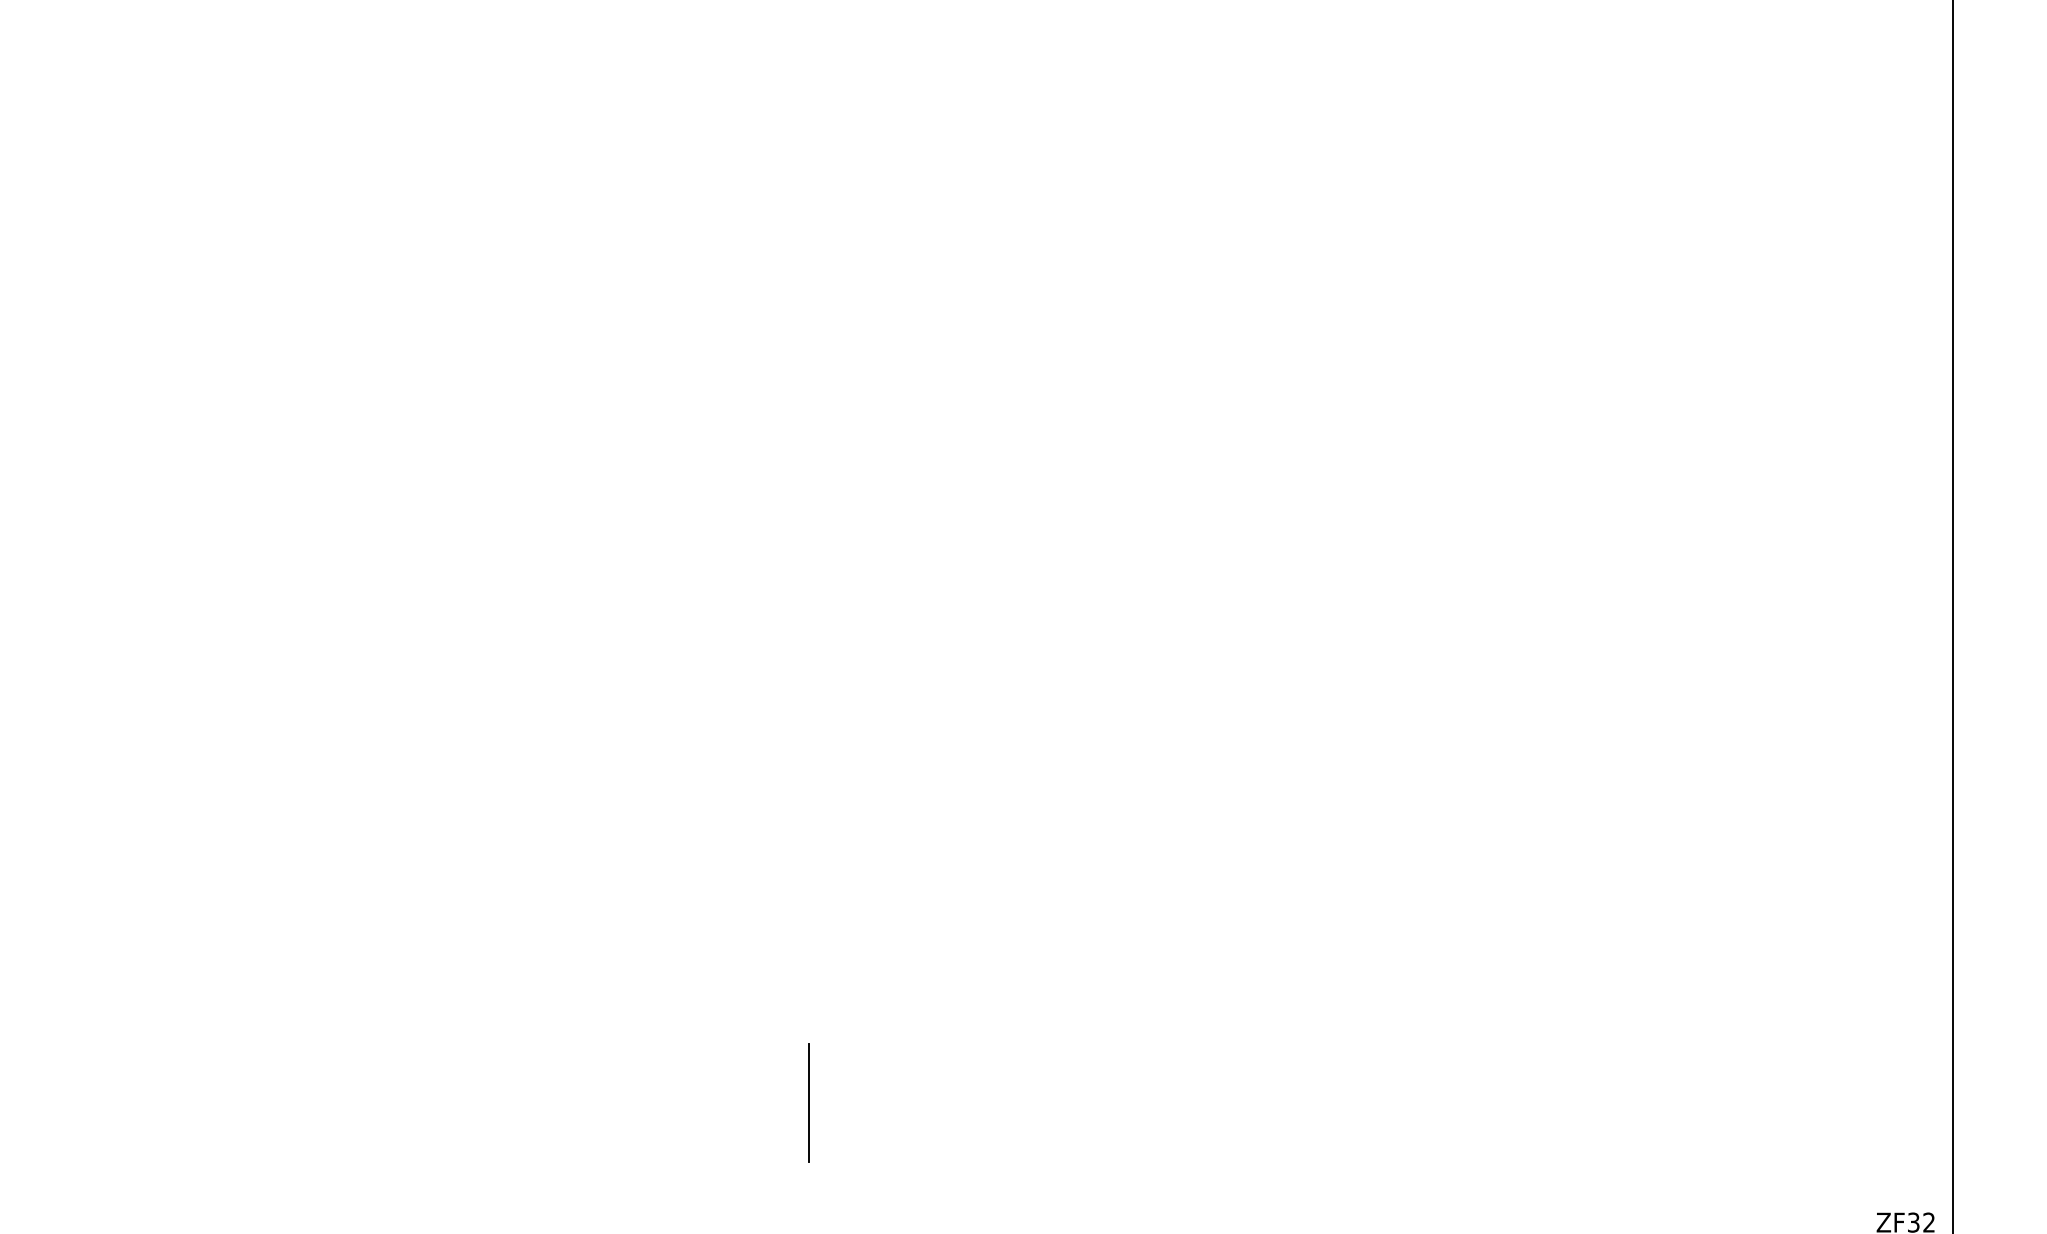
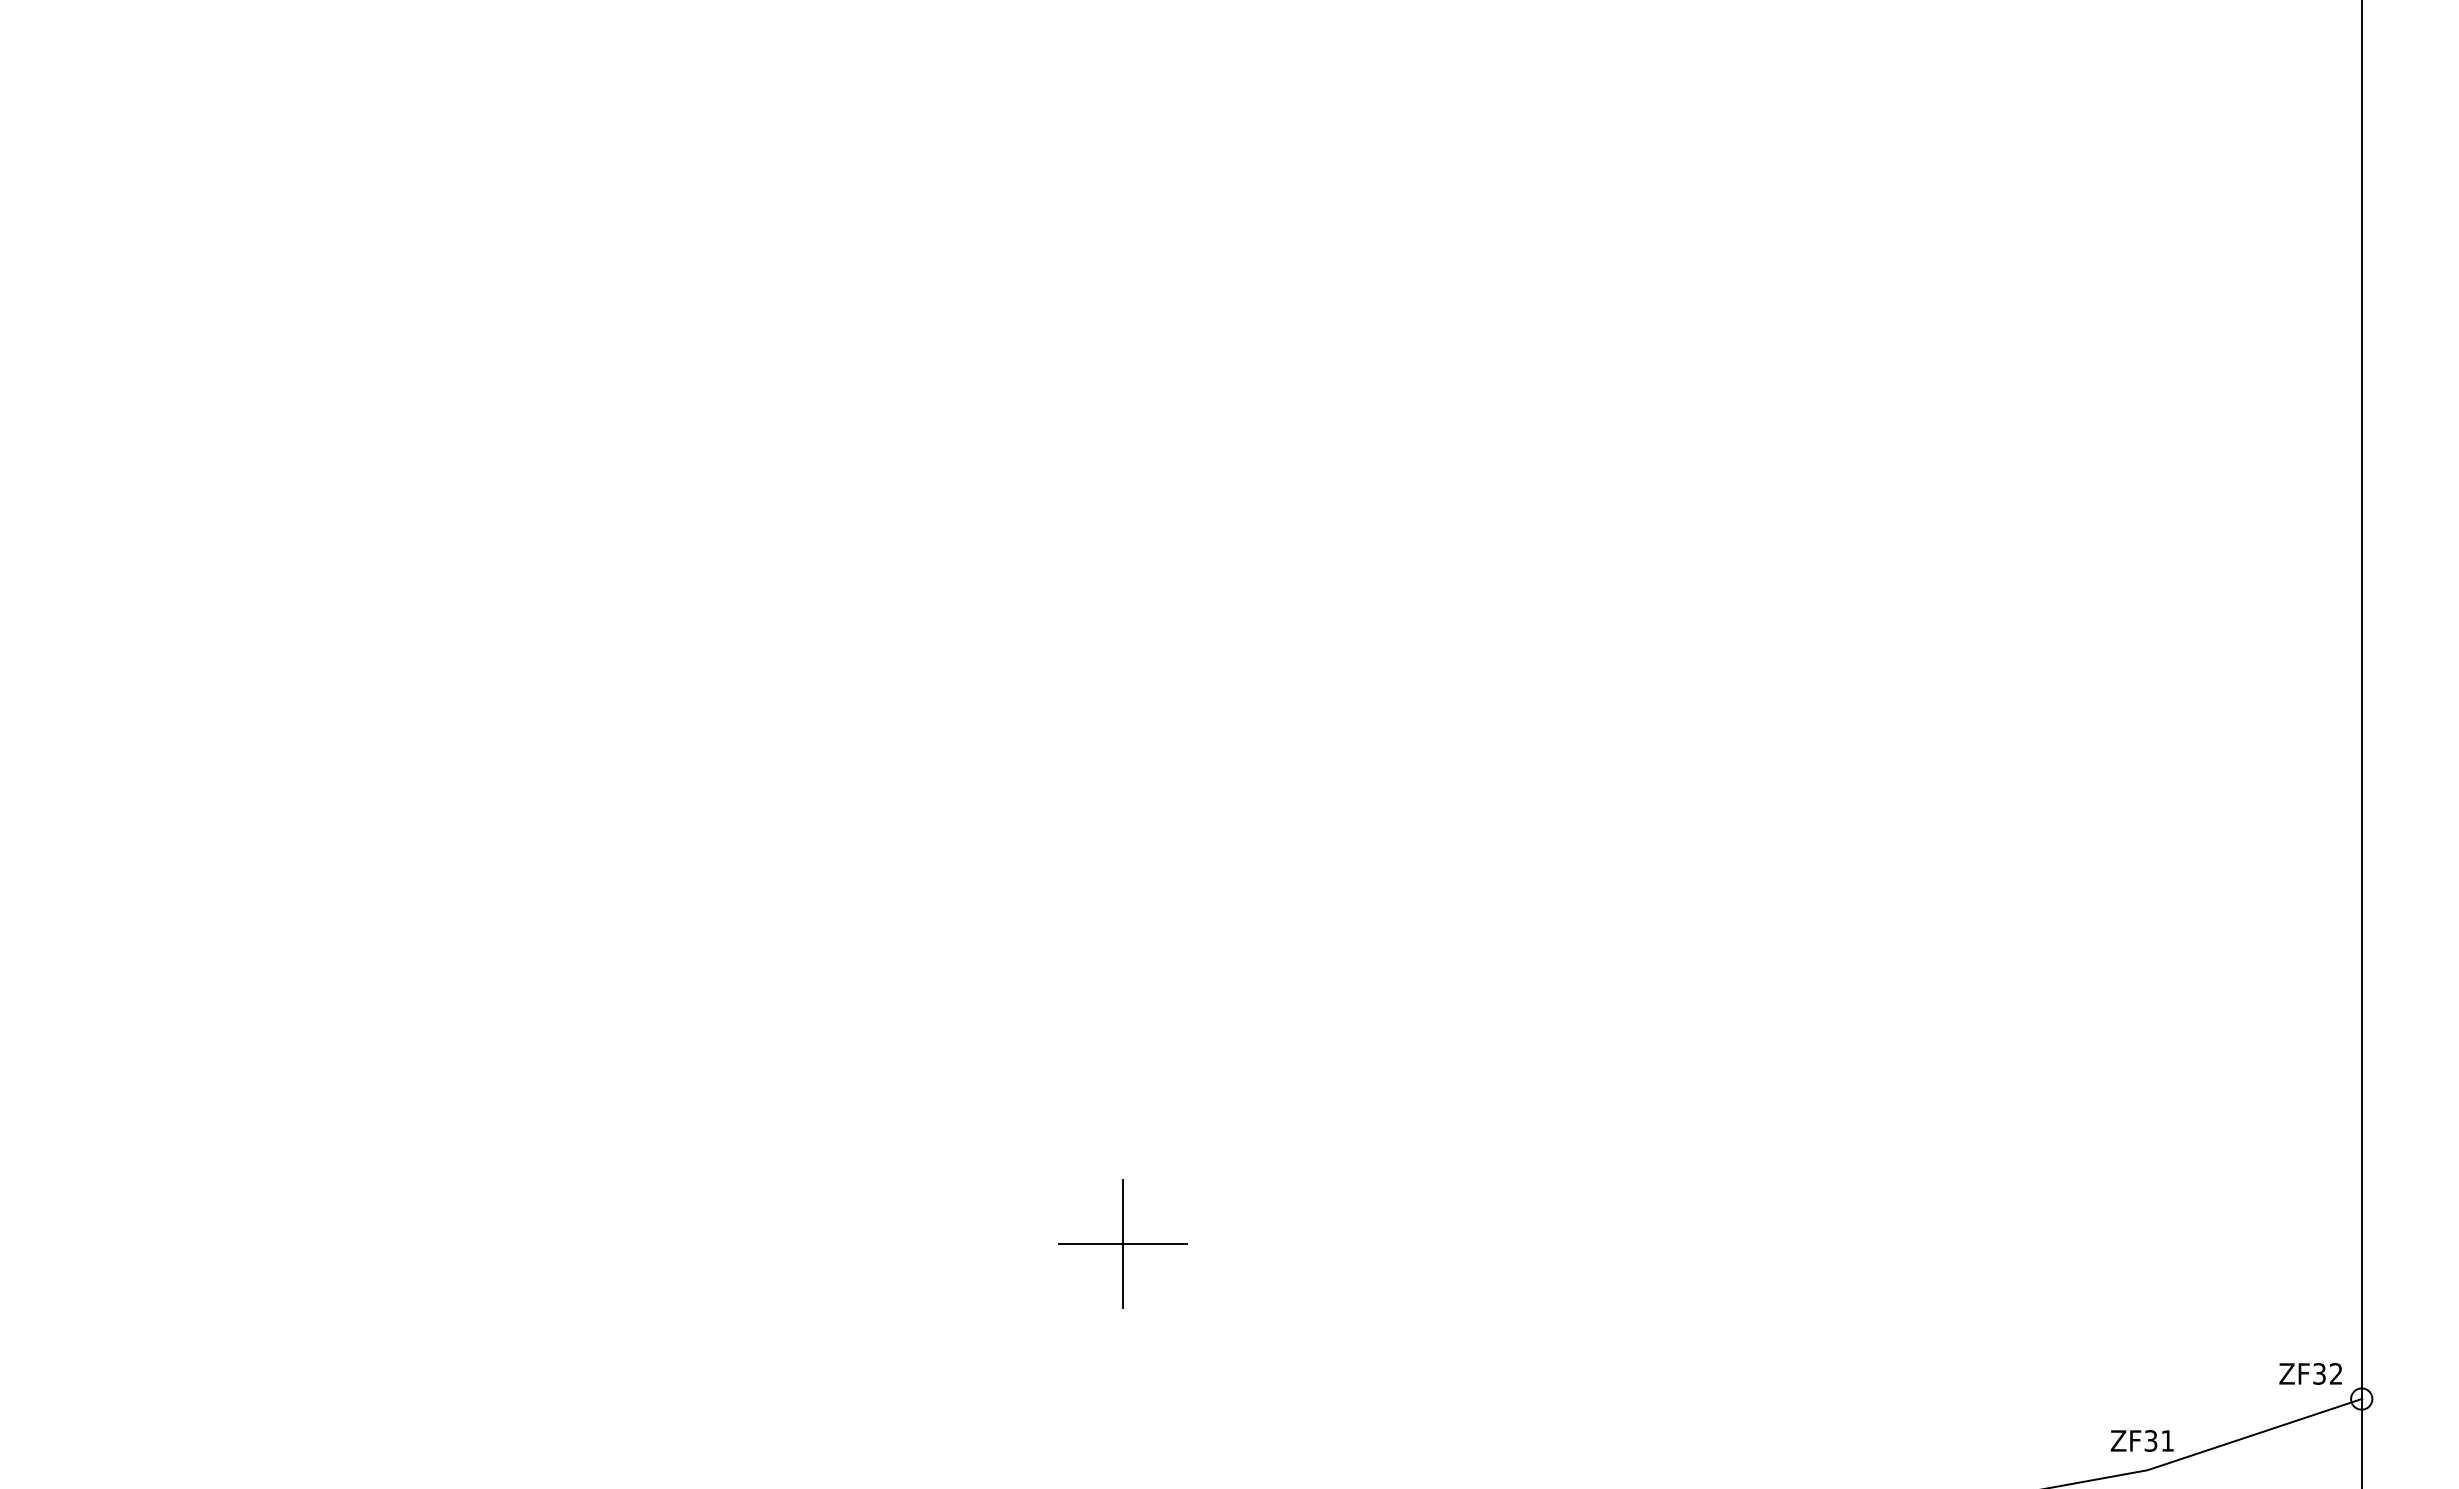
line: (808, 1103) -> (1122, 1244), added

